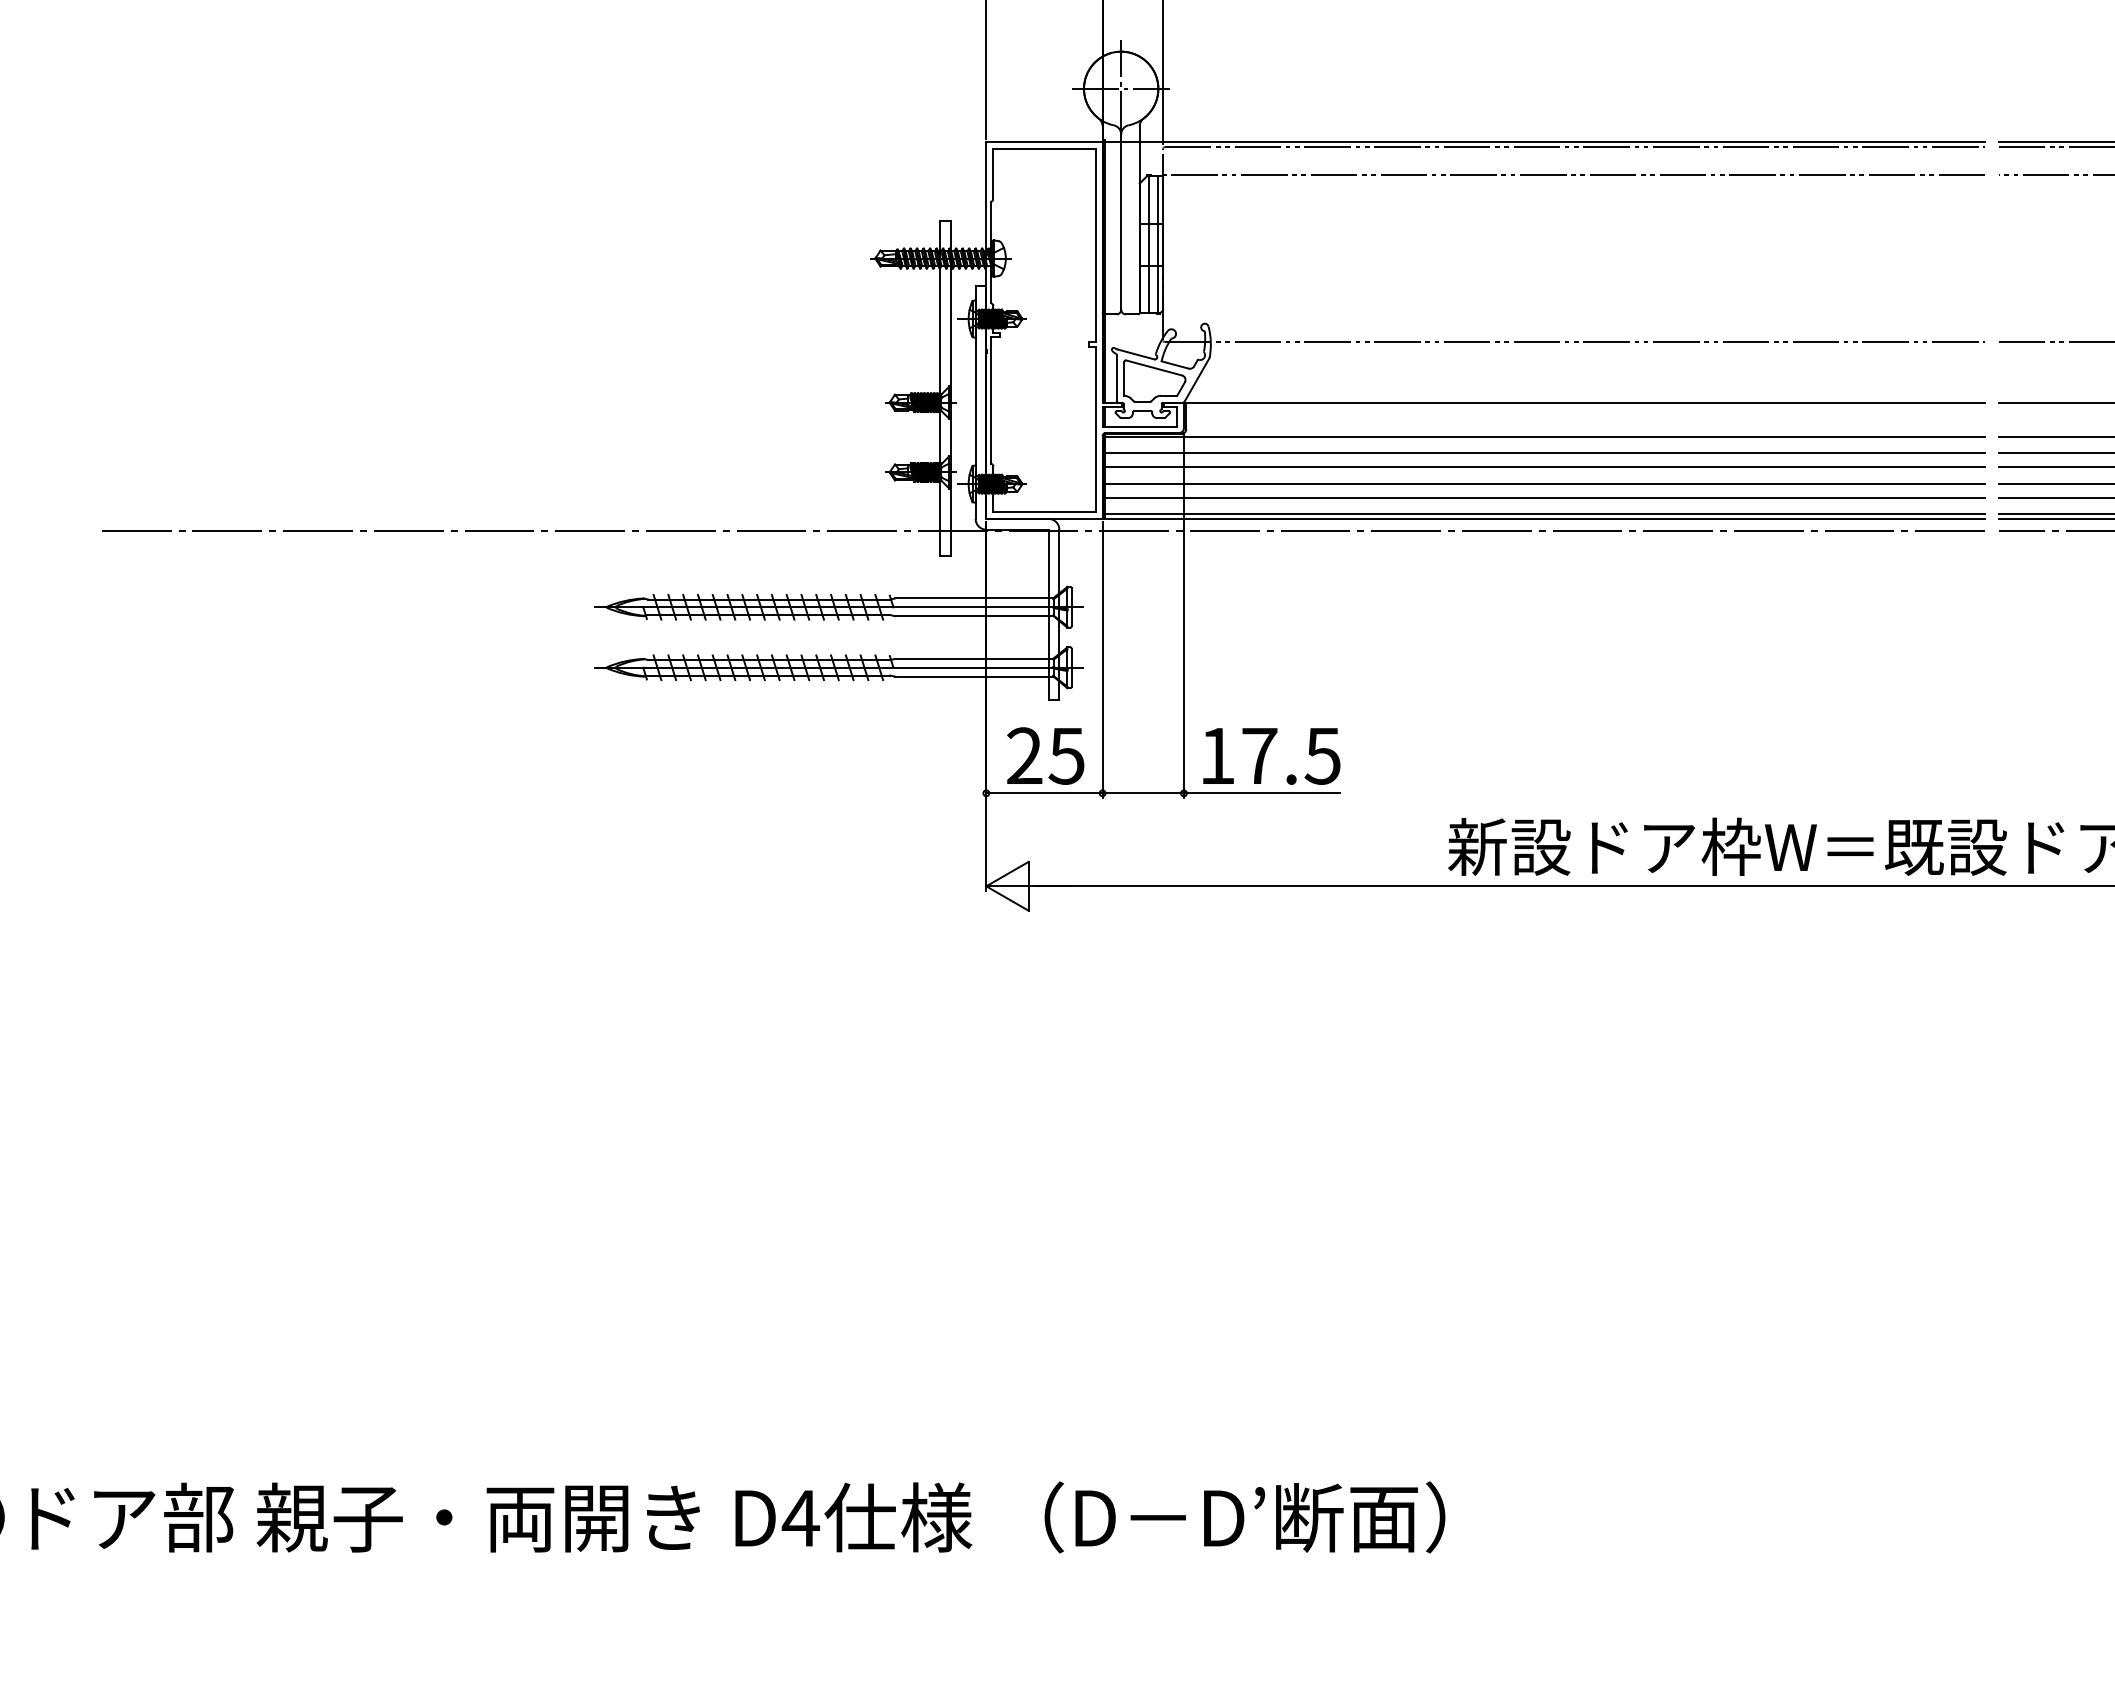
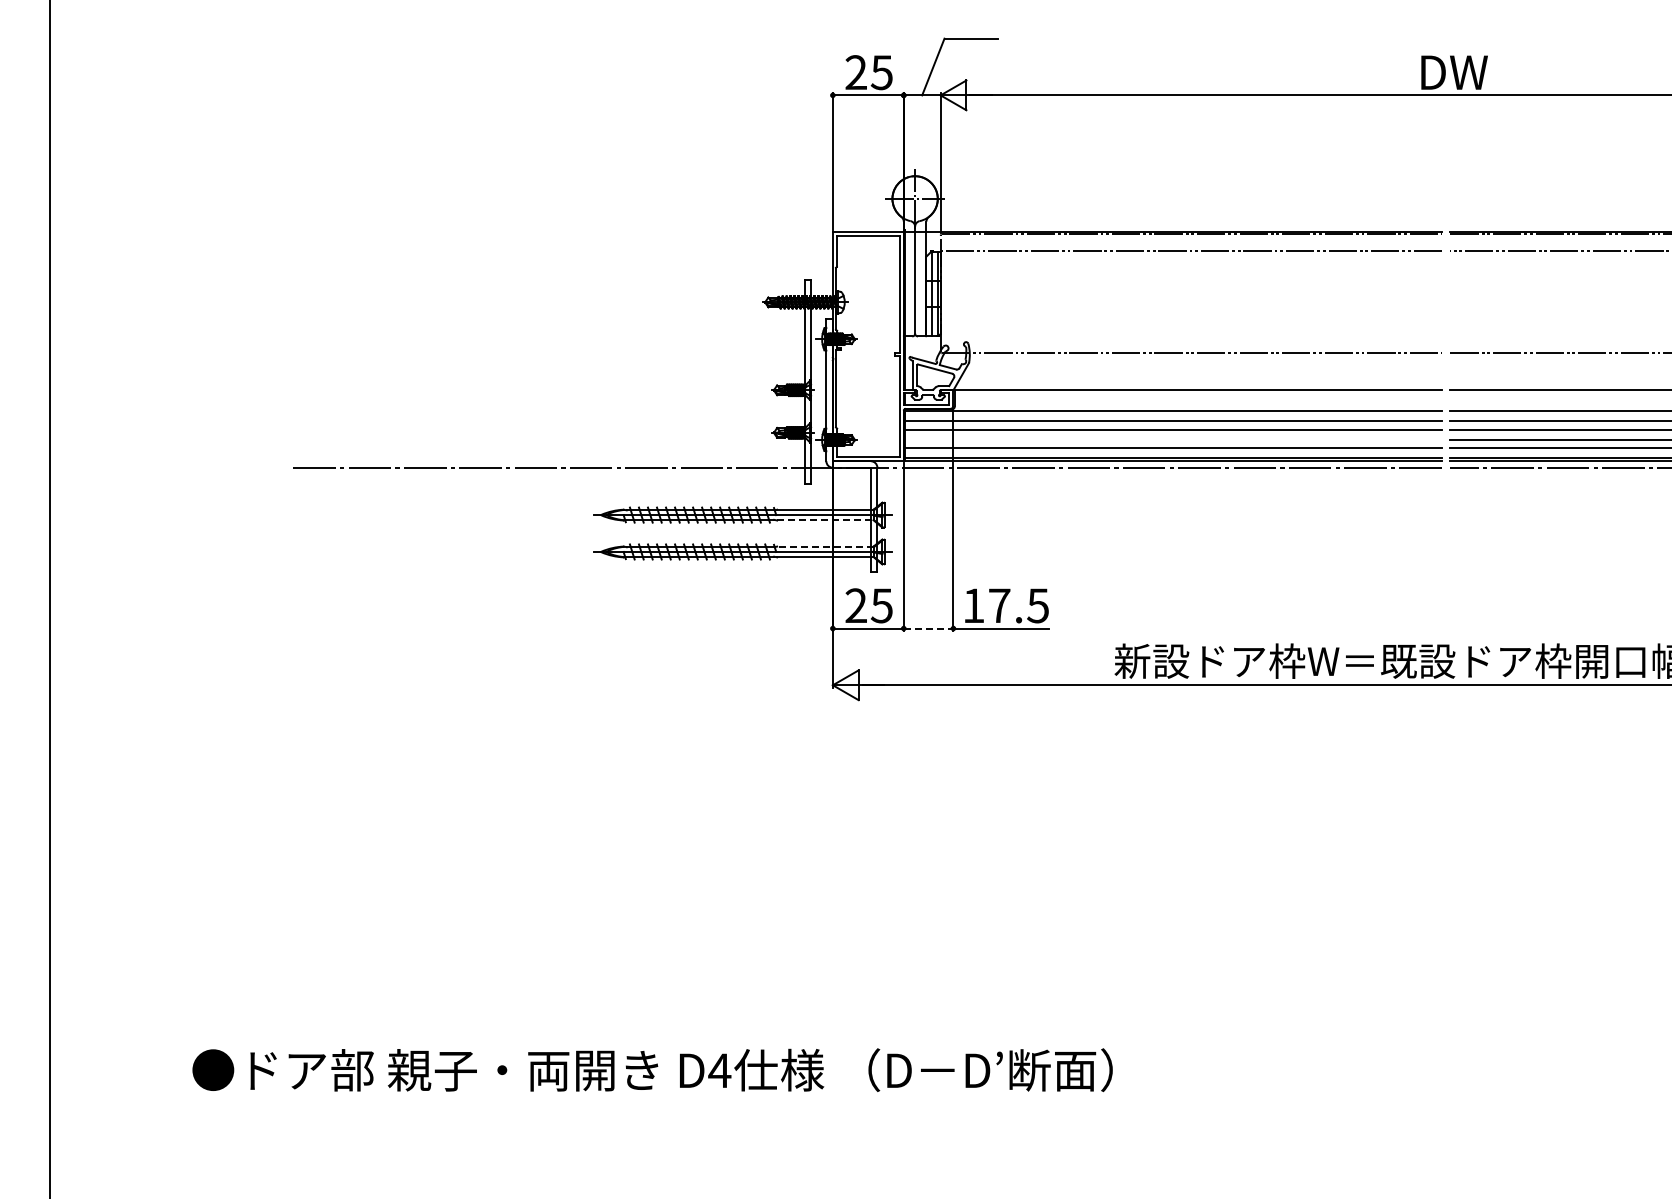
line: (1544, 483) -> (1173, 439), removed
line: (975, 616) -> (826, 520), solid -> dashed
line: (972, 658) -> (824, 546), solid -> dashed
line: (1143, 793) -> (928, 628), solid -> dashed

